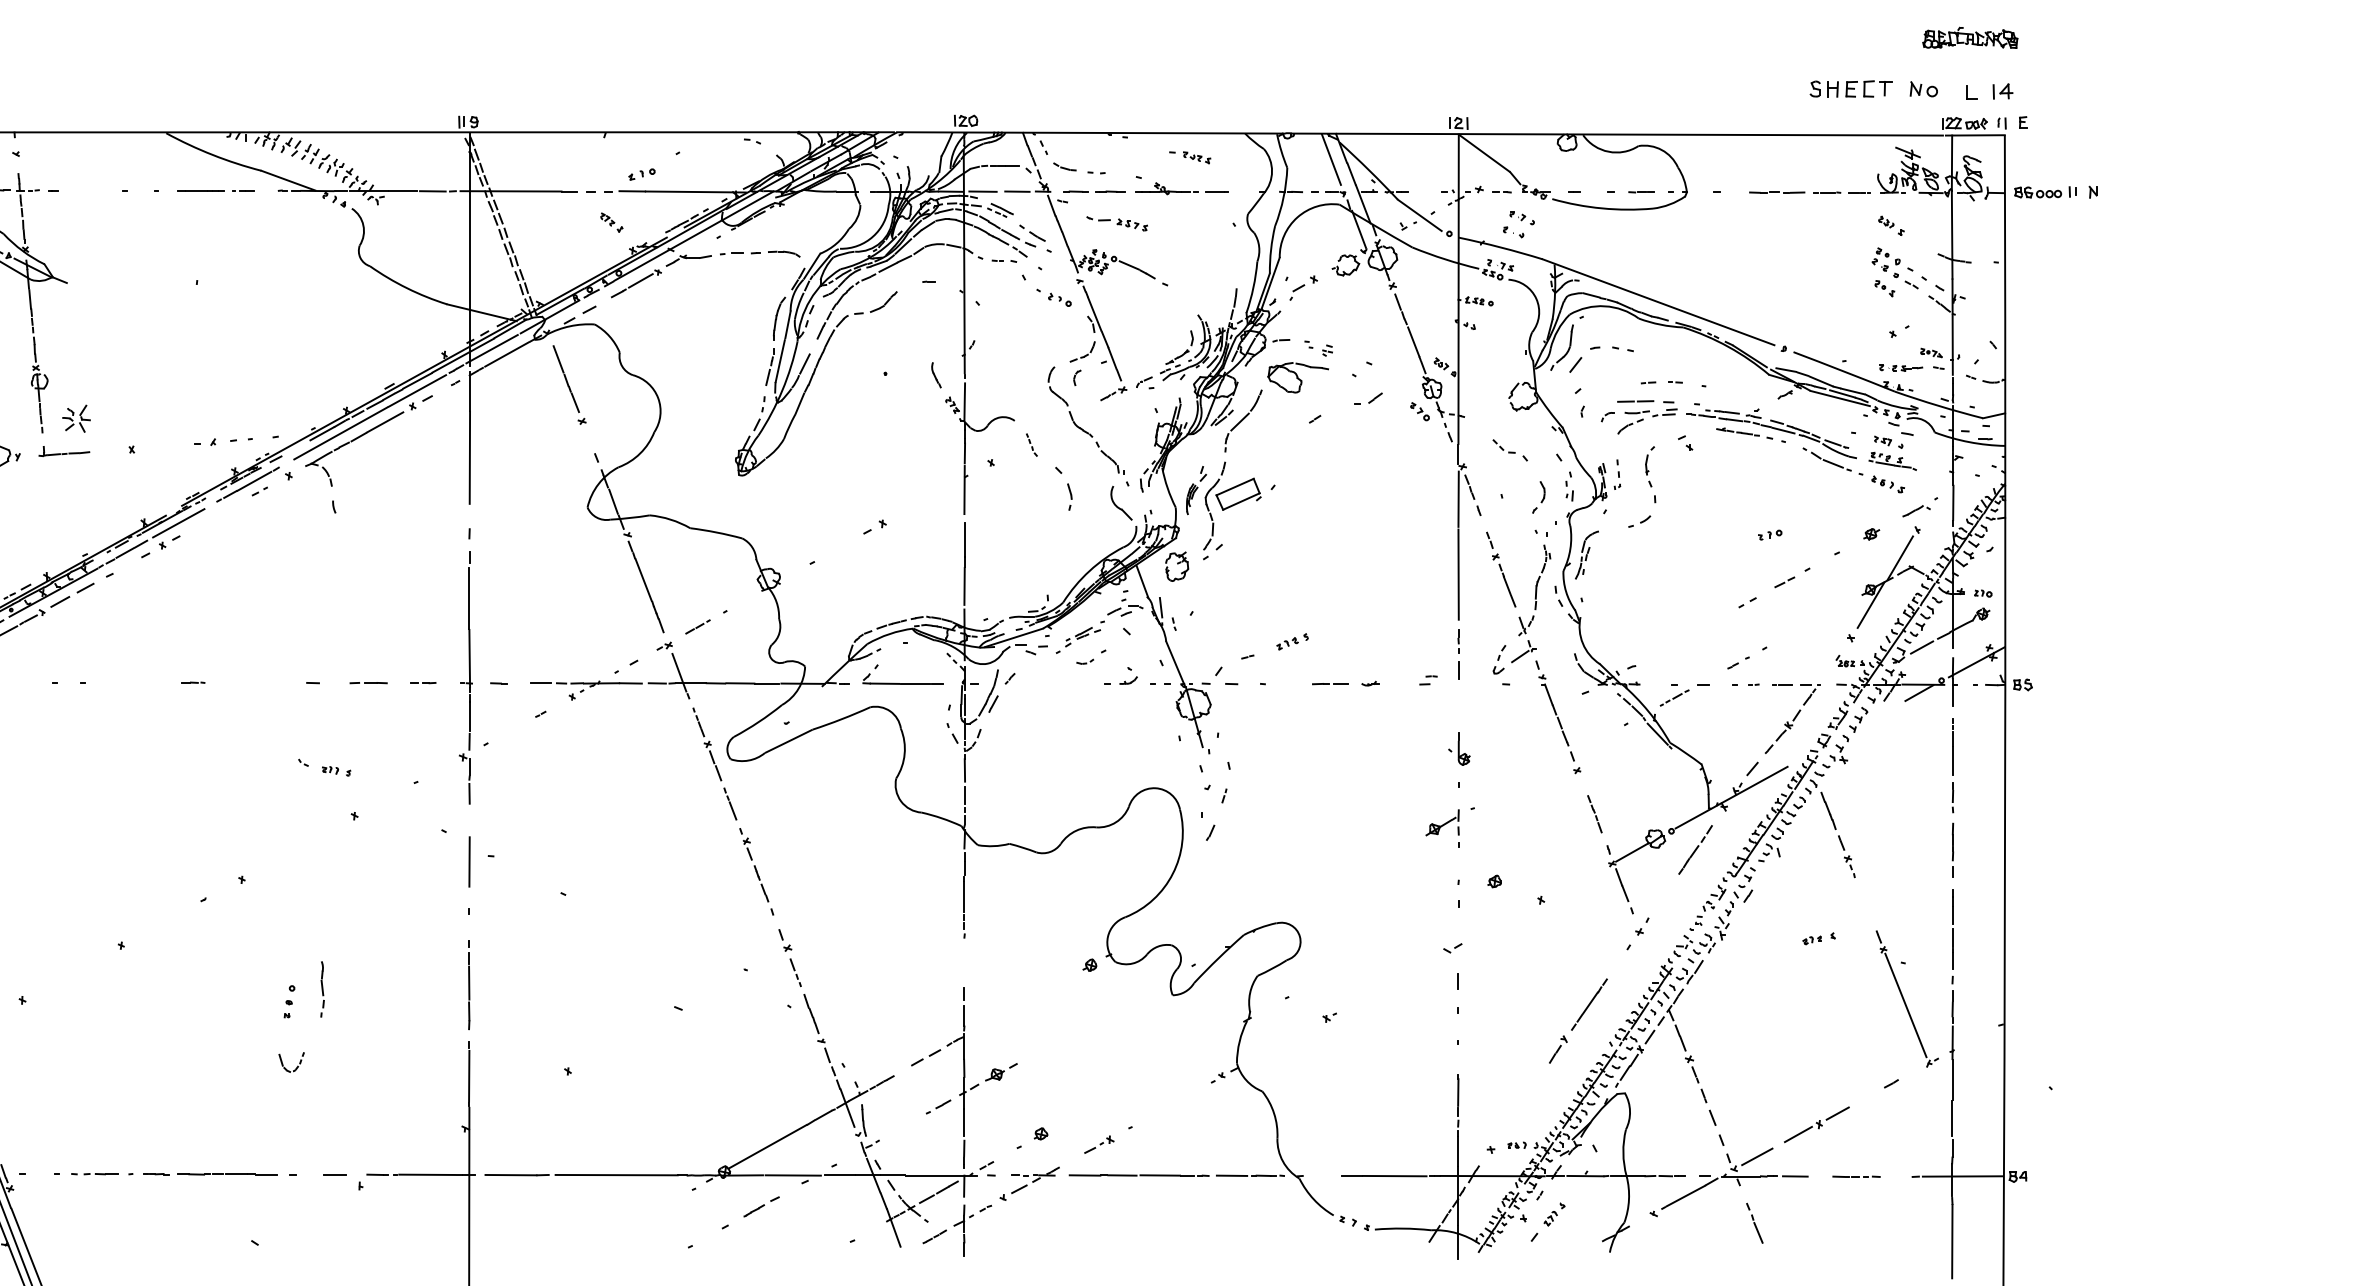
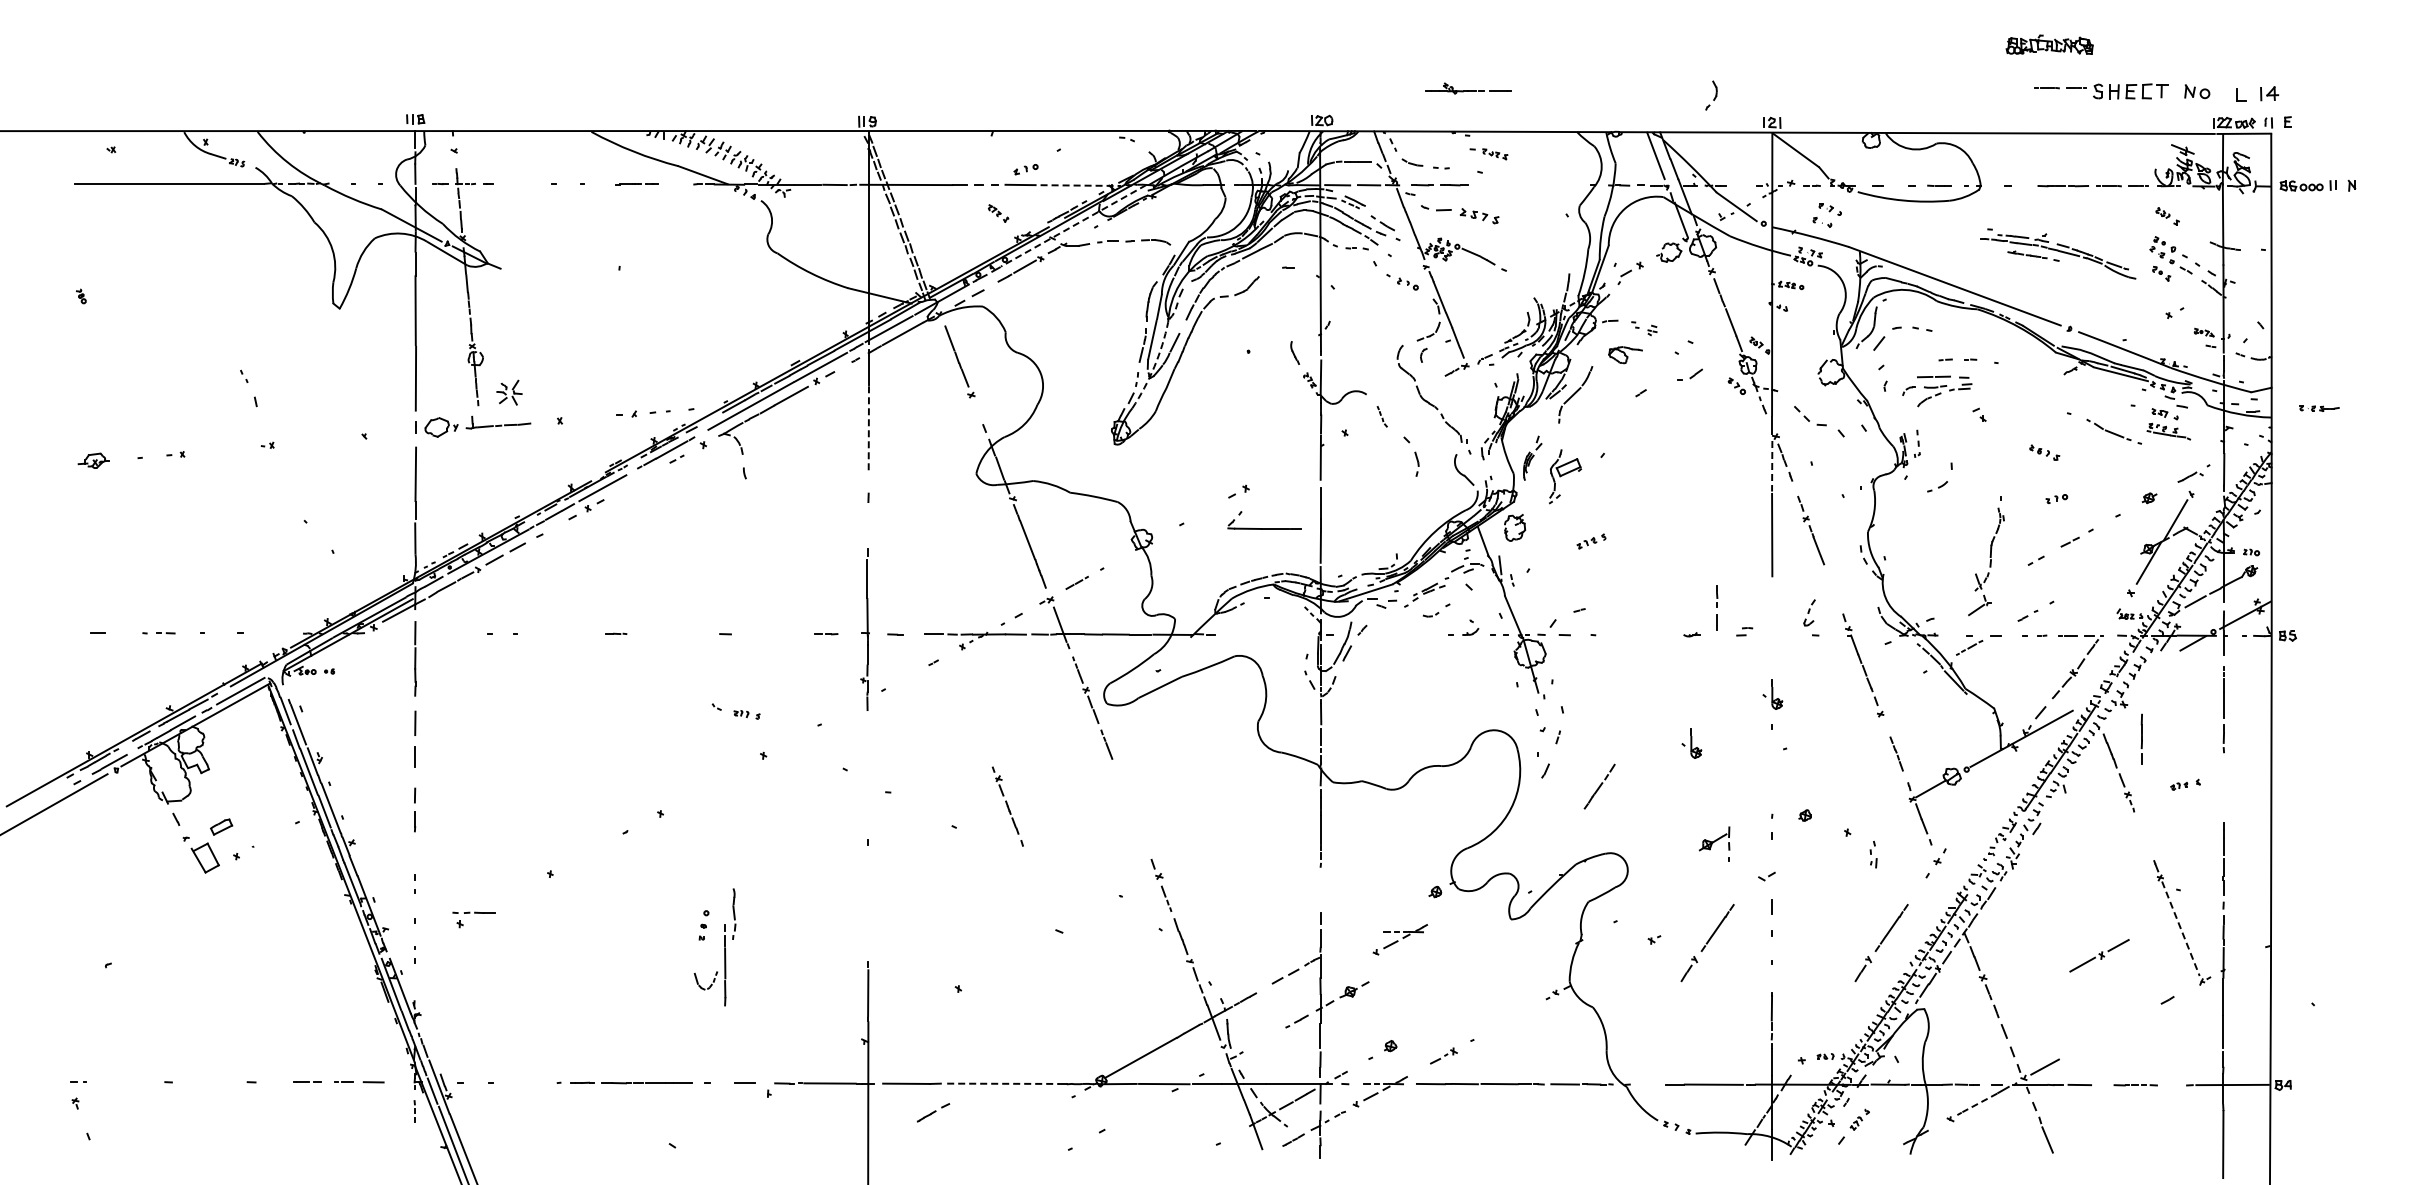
part: (1970, 37) -> (2049, 44), moved
part: (1774, 85) -> (2060, 88), added
part: (1189, 158) -> (1488, 154), moved
part: (1182, 188) -> (1468, 88), moved
part: (215, 190) -> (636, 184), size x0.6
line: (696, 191) -> (1075, 185), solid -> dashed
part: (1117, 223) -> (1460, 214), size x1.4
line: (693, 236) -> (1073, 226), solid -> dashed
part: (1901, 368) -> (2319, 408), moved
part: (1298, 376) -> (1625, 354), size x0.6
arc: (782, 390) -> (1154, 366), solid -> dashed
part: (1771, 430) -> (2058, 253), moved
part: (1510, 450) -> (1819, 421), size x1.6
part: (63, 451) -> (497, 422), size x1.4
line: (469, 457) -> (868, 428), solid -> dashed
part: (1649, 466) -> (1946, 436), removed
part: (1887, 484) -> (2044, 452), moved
part: (1569, 486) -> (1873, 854), moved
part: (1538, 497) -> (1711, 95), moved
line: (1458, 499) -> (1772, 466), solid -> dashed
part: (1232, 510) -> (1565, 476), size x0.6
part: (1586, 555) -> (1889, 517), removed
part: (1531, 598) -> (1986, 556), moved
part: (1292, 641) -> (1591, 541), moved
part: (1458, 653) -> (1717, 607), moved
part: (465, 677) -> (864, 629), size x0.7
line: (368, 683) -> (776, 634), removed
part: (902, 683) -> (1264, 528), moved
line: (1329, 684) -> (1654, 635), removed
part: (1370, 802) -> (1691, 743), added
part: (1442, 827) -> (1714, 843), moved
line: (1695, 849) -> (1599, 786), moved
line: (1952, 849) -> (2141, 738), moved
line: (469, 861) -> (868, 797), removed
part: (756, 871) -> (1007, 806), moved
part: (1819, 938) -> (2185, 784), moved
line: (469, 985) -> (725, 965), moved
line: (1905, 1005) -> (2180, 928), solid -> dashed
part: (1050, 1017) -> (1399, 939), added
part: (1387, 1021) -> (1707, 943), added
part: (1816, 1124) -> (2099, 955), moved
part: (94, 1173) -> (473, 912), moved
line: (616, 1174) -> (1002, 1083), solid -> dashed
line: (1685, 1195) -> (1979, 1102), solid -> dashed
part: (761, 1206) -> (933, 1112), moved
part: (1754, 1222) -> (2042, 1127), size x1.4

